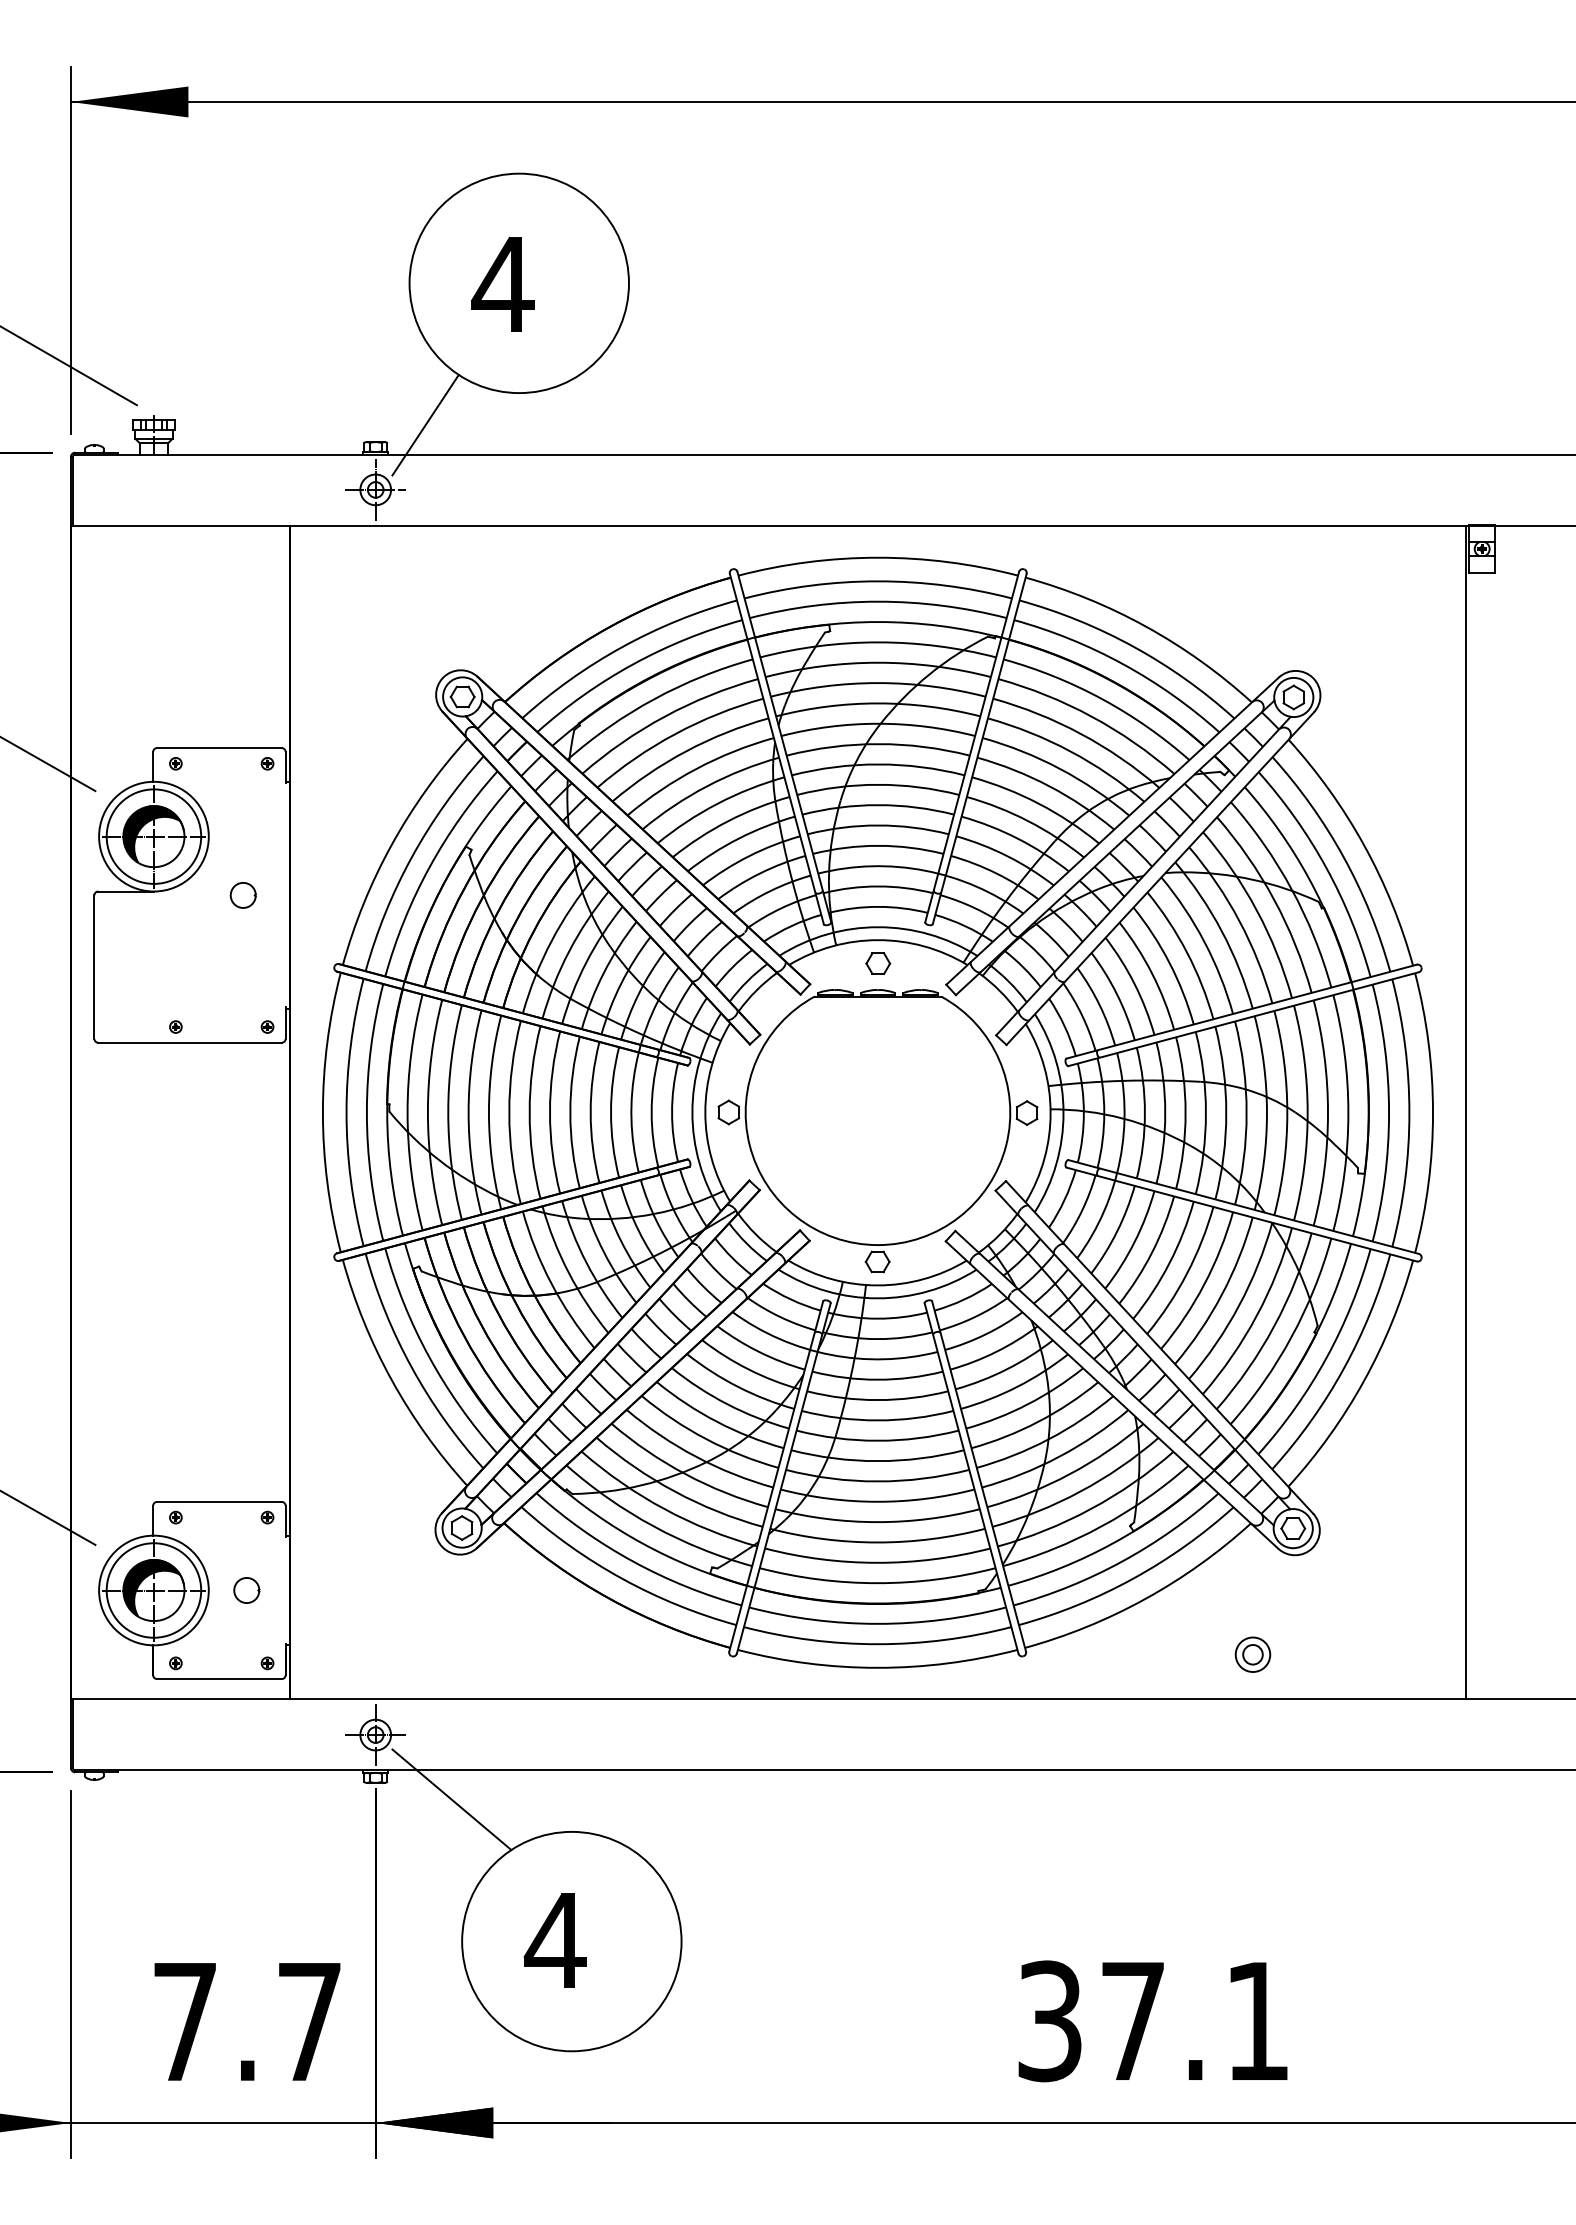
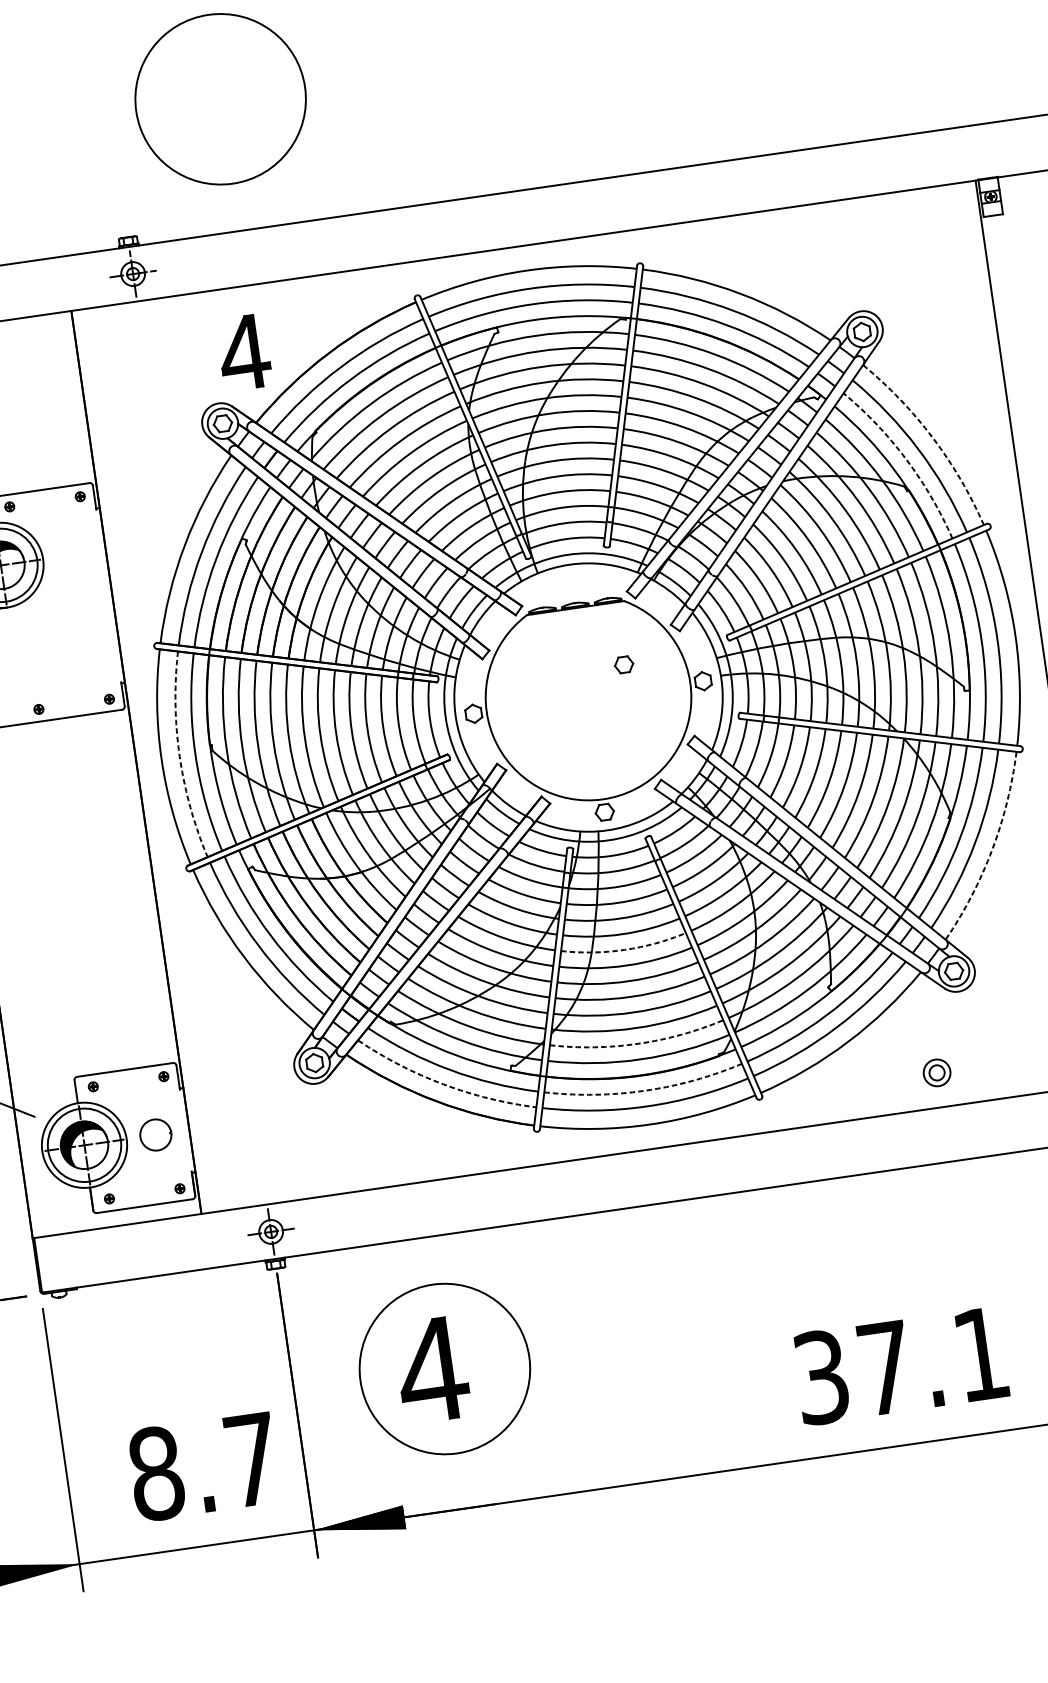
part: (502, 284) -> (244, 352), moved
line: (425, 424) -> (164, 218), removed
arc: (1364, 845) -> (933, 438), solid -> dashed
arc: (1326, 868) -> (906, 459), solid -> dashed
part: (242, 895) -> (75, 600), removed
part: (878, 963) -> (624, 664), moved
arc: (346, 1112) -> (179, 756), solid -> dashed
arc: (1364, 1380) -> (992, 849), solid -> dashed
arc: (877, 1440) -> (624, 949), solid -> dashed
arc: (877, 1562) -> (638, 1043), solid -> dashed
arc: (622, 1578) -> (443, 1084), solid -> dashed
part: (246, 1590) -> (155, 1135), size x1.6
arc: (877, 1623) -> (644, 1090), solid -> dashed
line: (451, 1799) -> (336, 1273), removed
part: (554, 1940) -> (431, 1370), size x1.4
text: (185, 2021) -> (156, 1473), 7.7 -> 8.7

